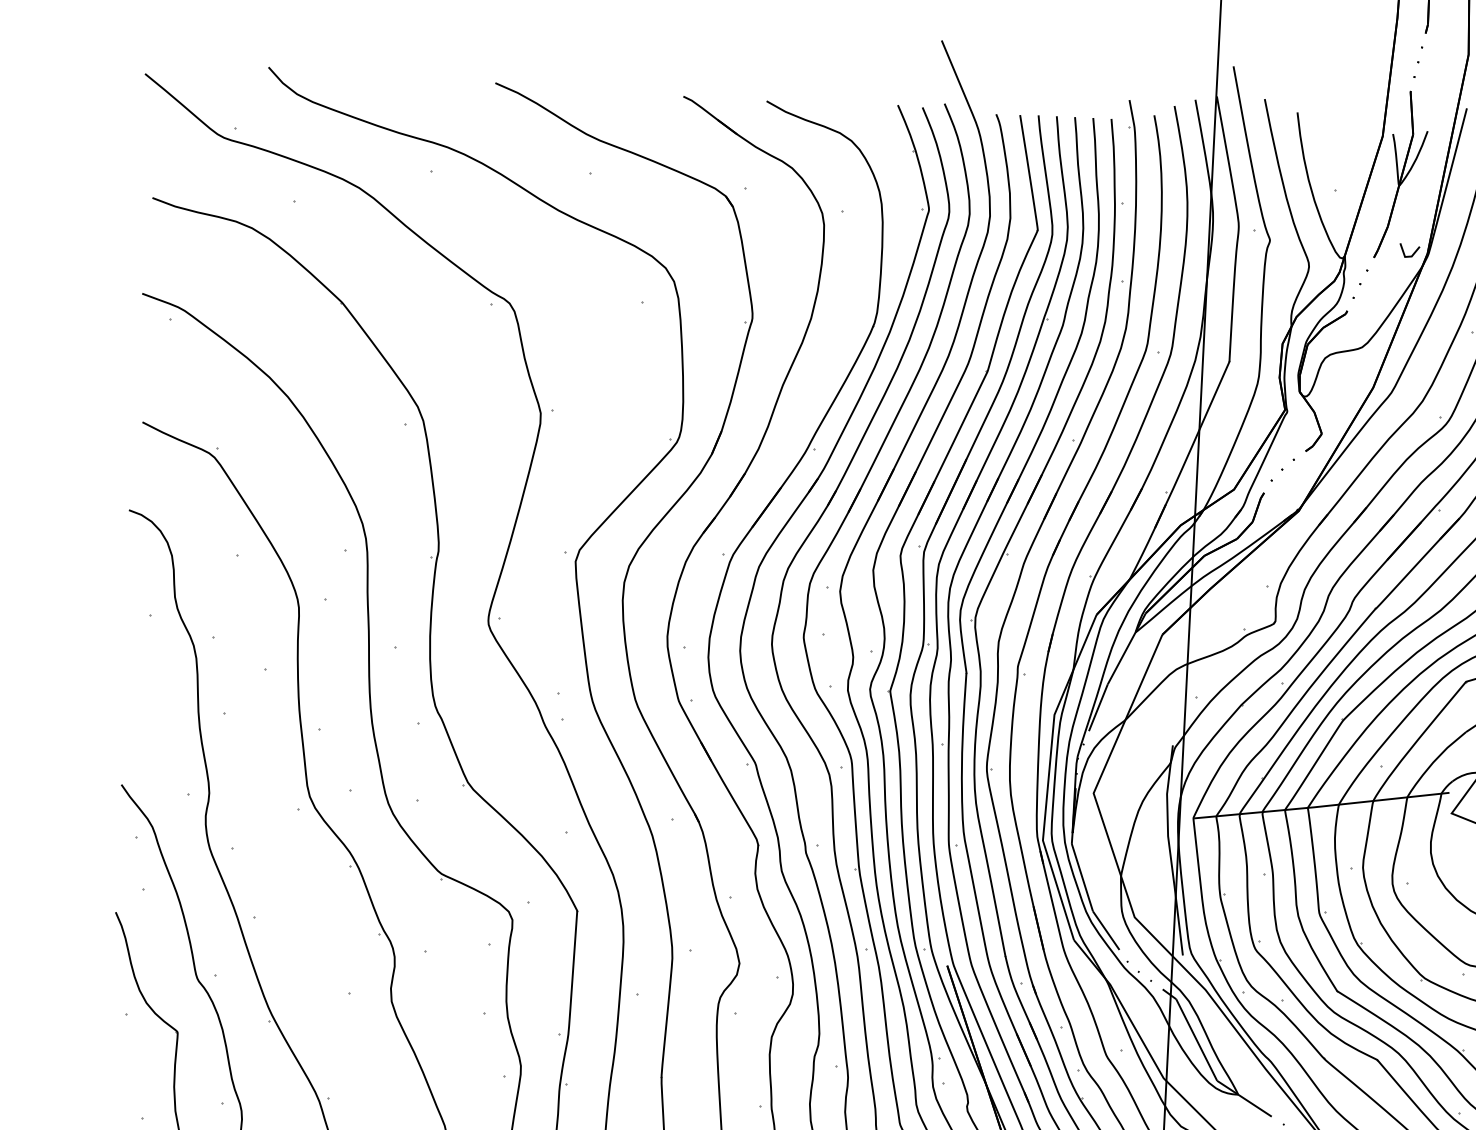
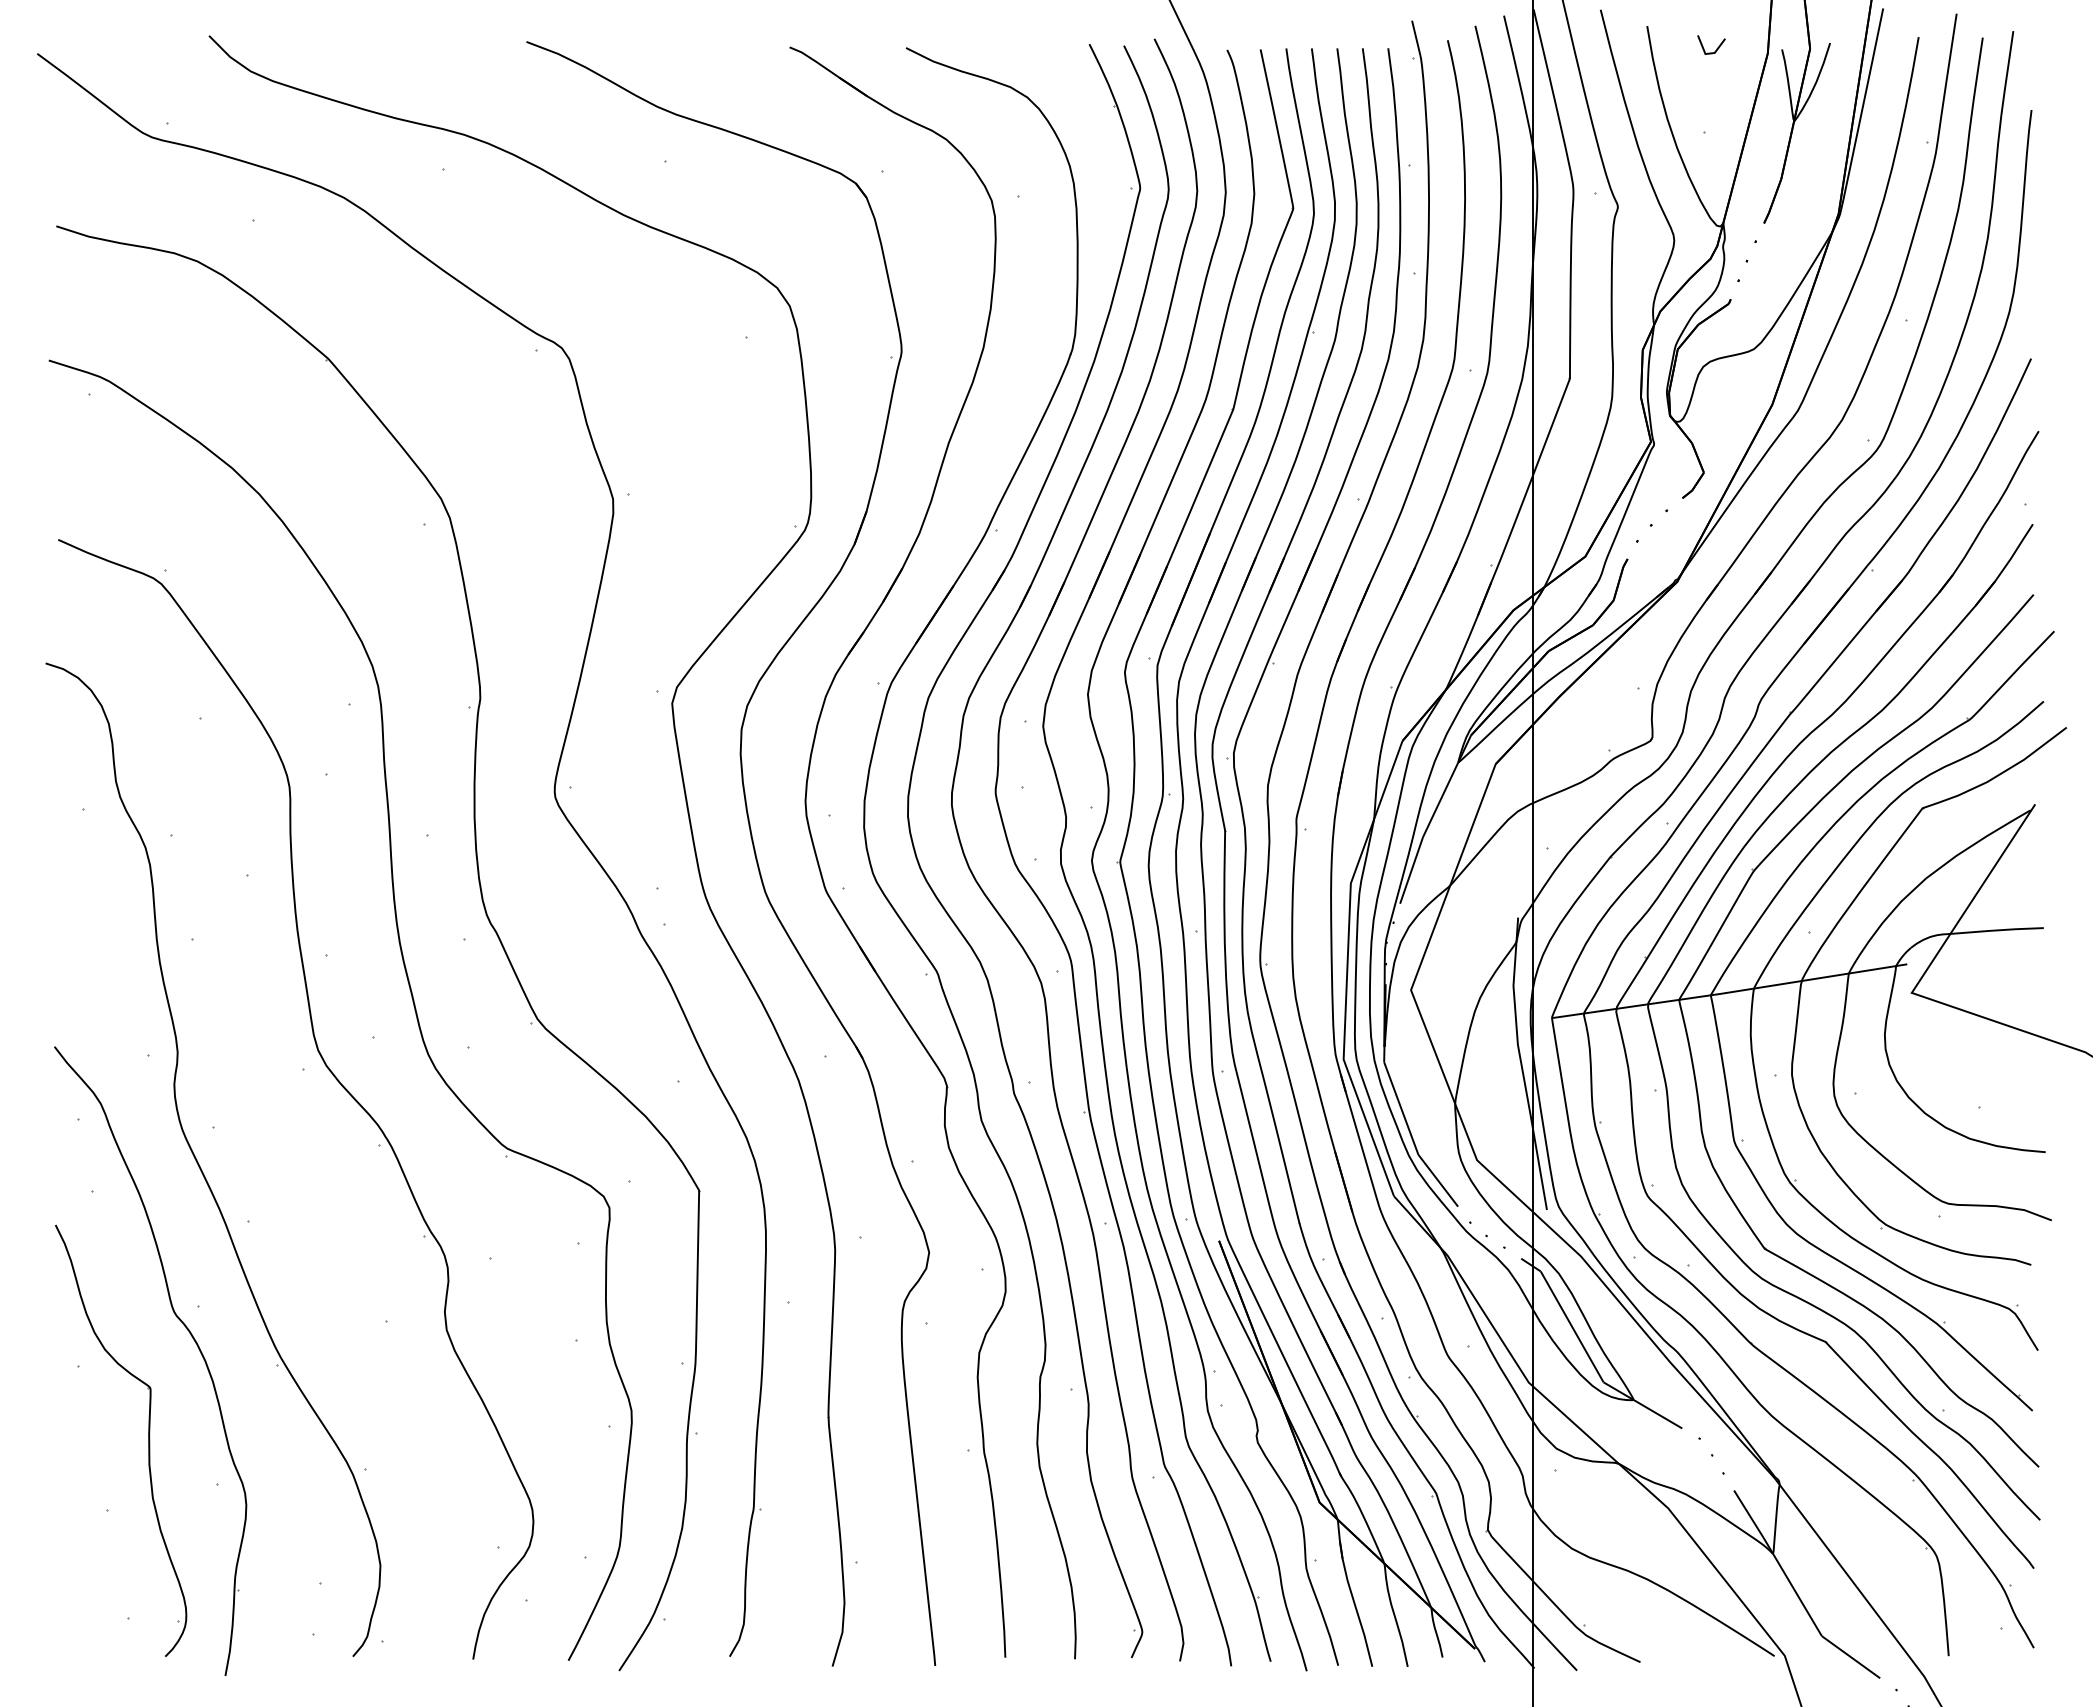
line: (1413, 253) -> (1716, 48), moved

